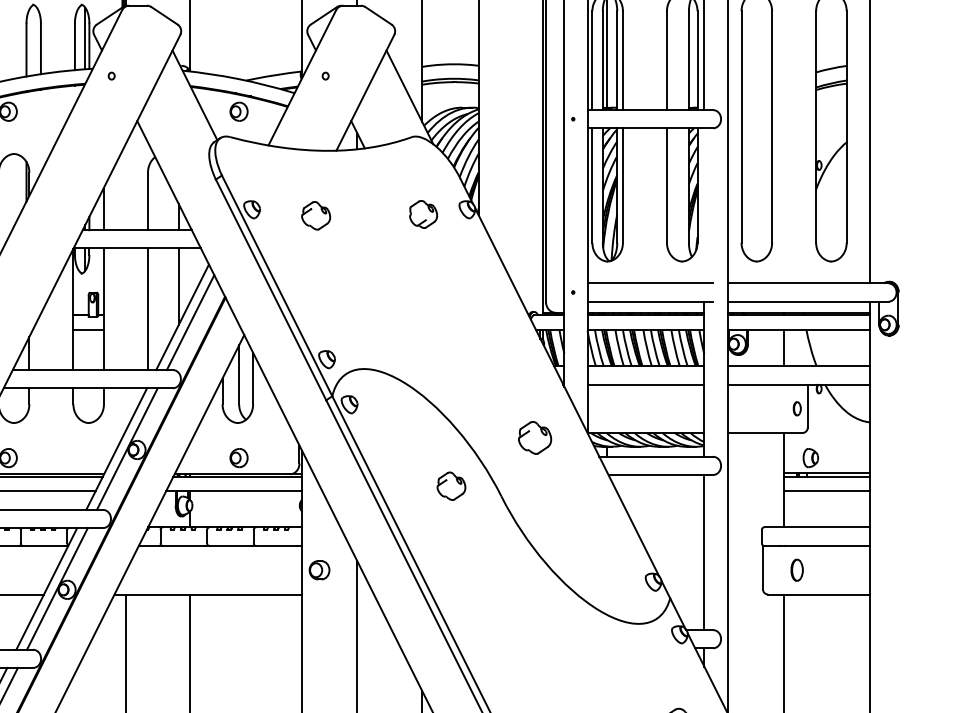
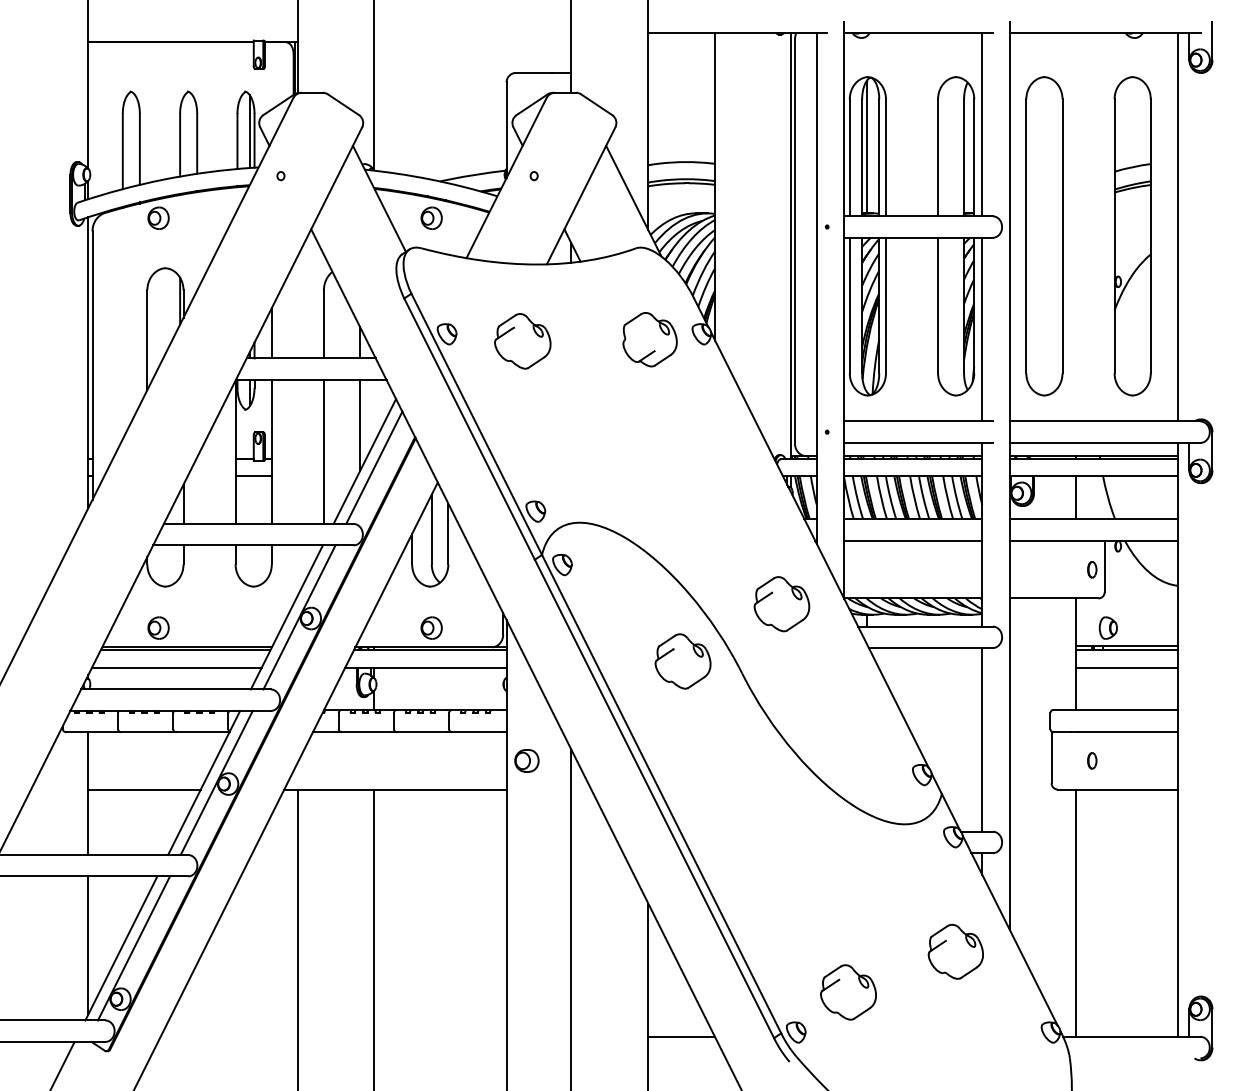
line: (704, 205) -> (982, 329), added
part: (423, 214) -> (649, 339), size x1.67
part: (315, 215) -> (522, 341), size x1.67
part: (534, 438) -> (781, 604), size x1.43
part: (451, 486) -> (682, 661), size x1.67
part: (797, 569) -> (1092, 760), size x0.62

